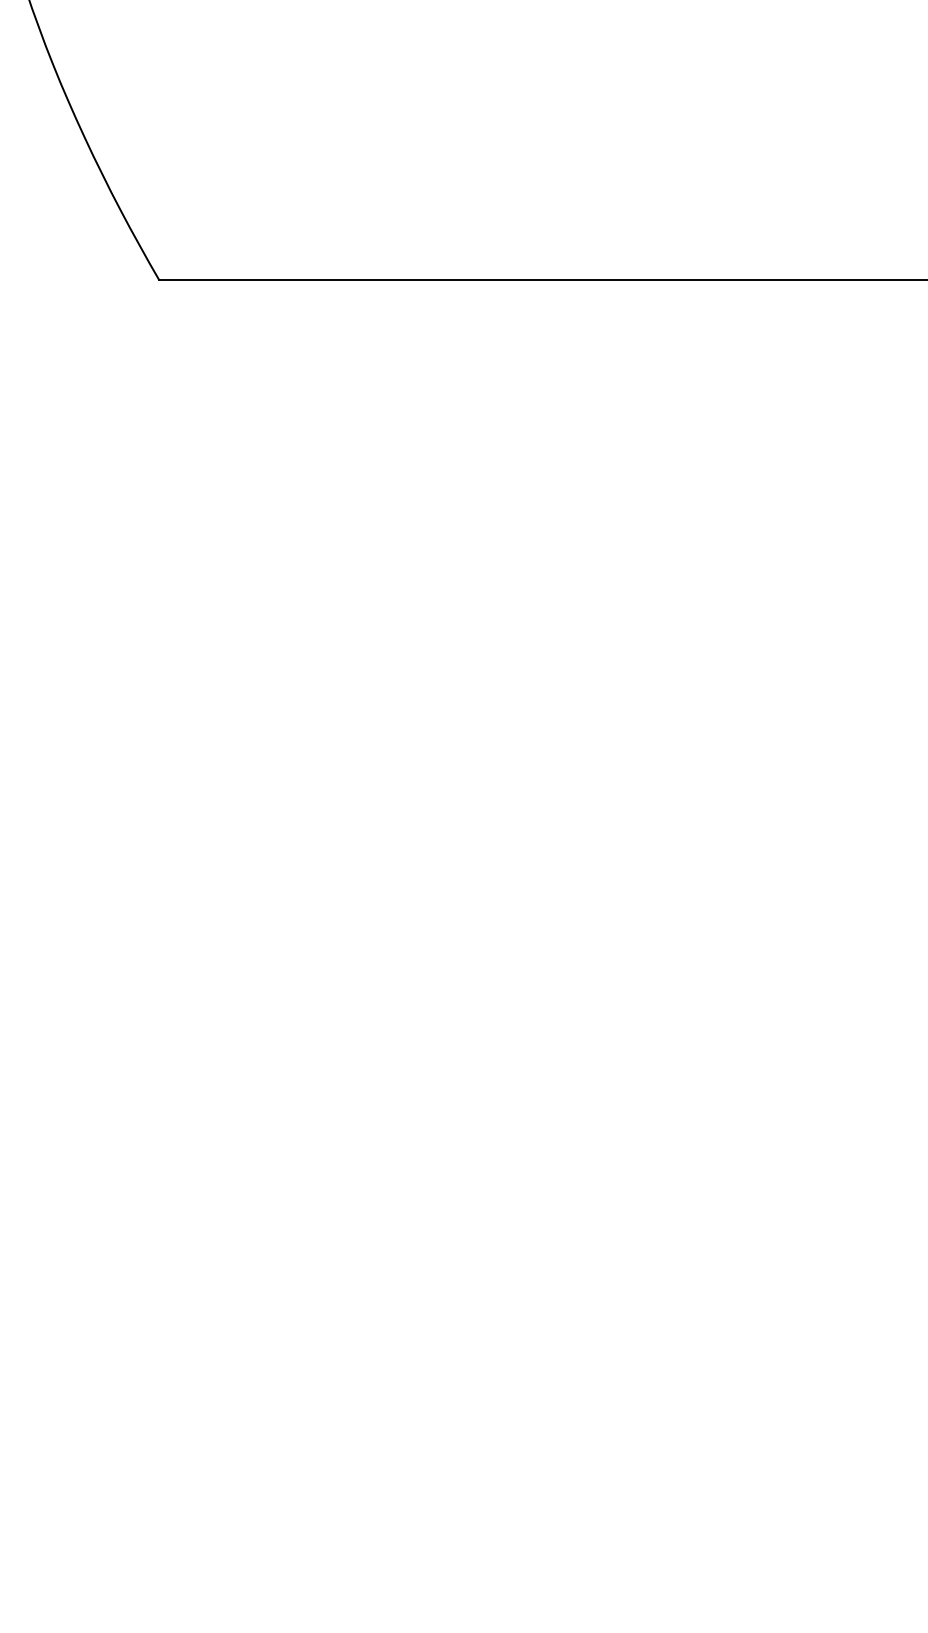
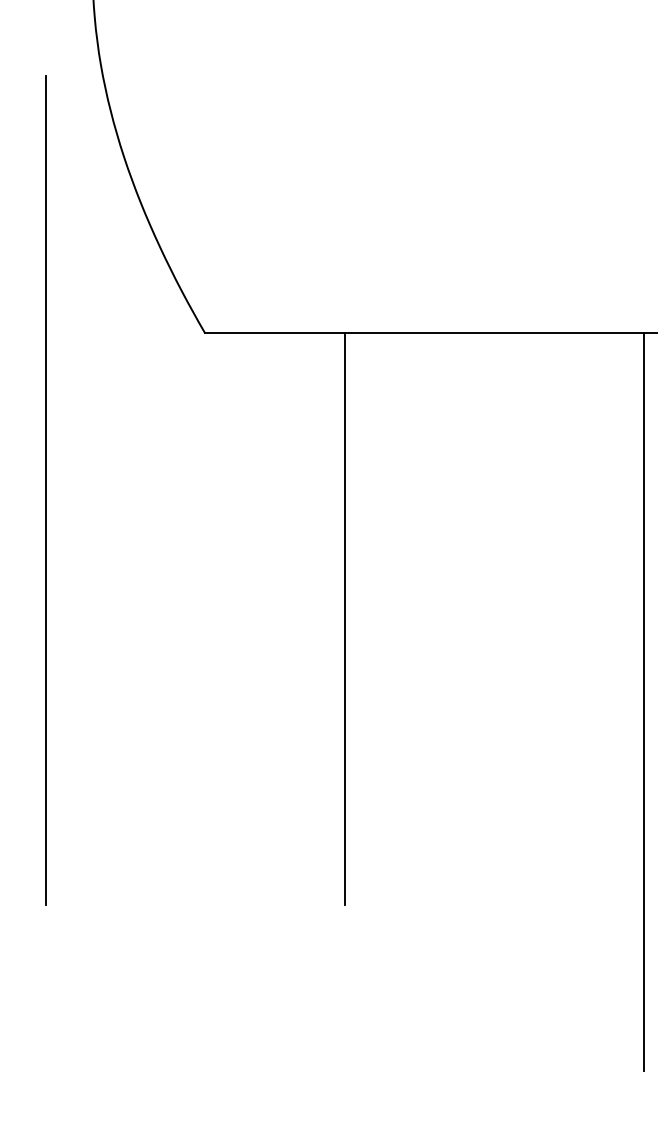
line: (388, 750) -> (344, 618), added
line: (883, 888) -> (644, 702), added

